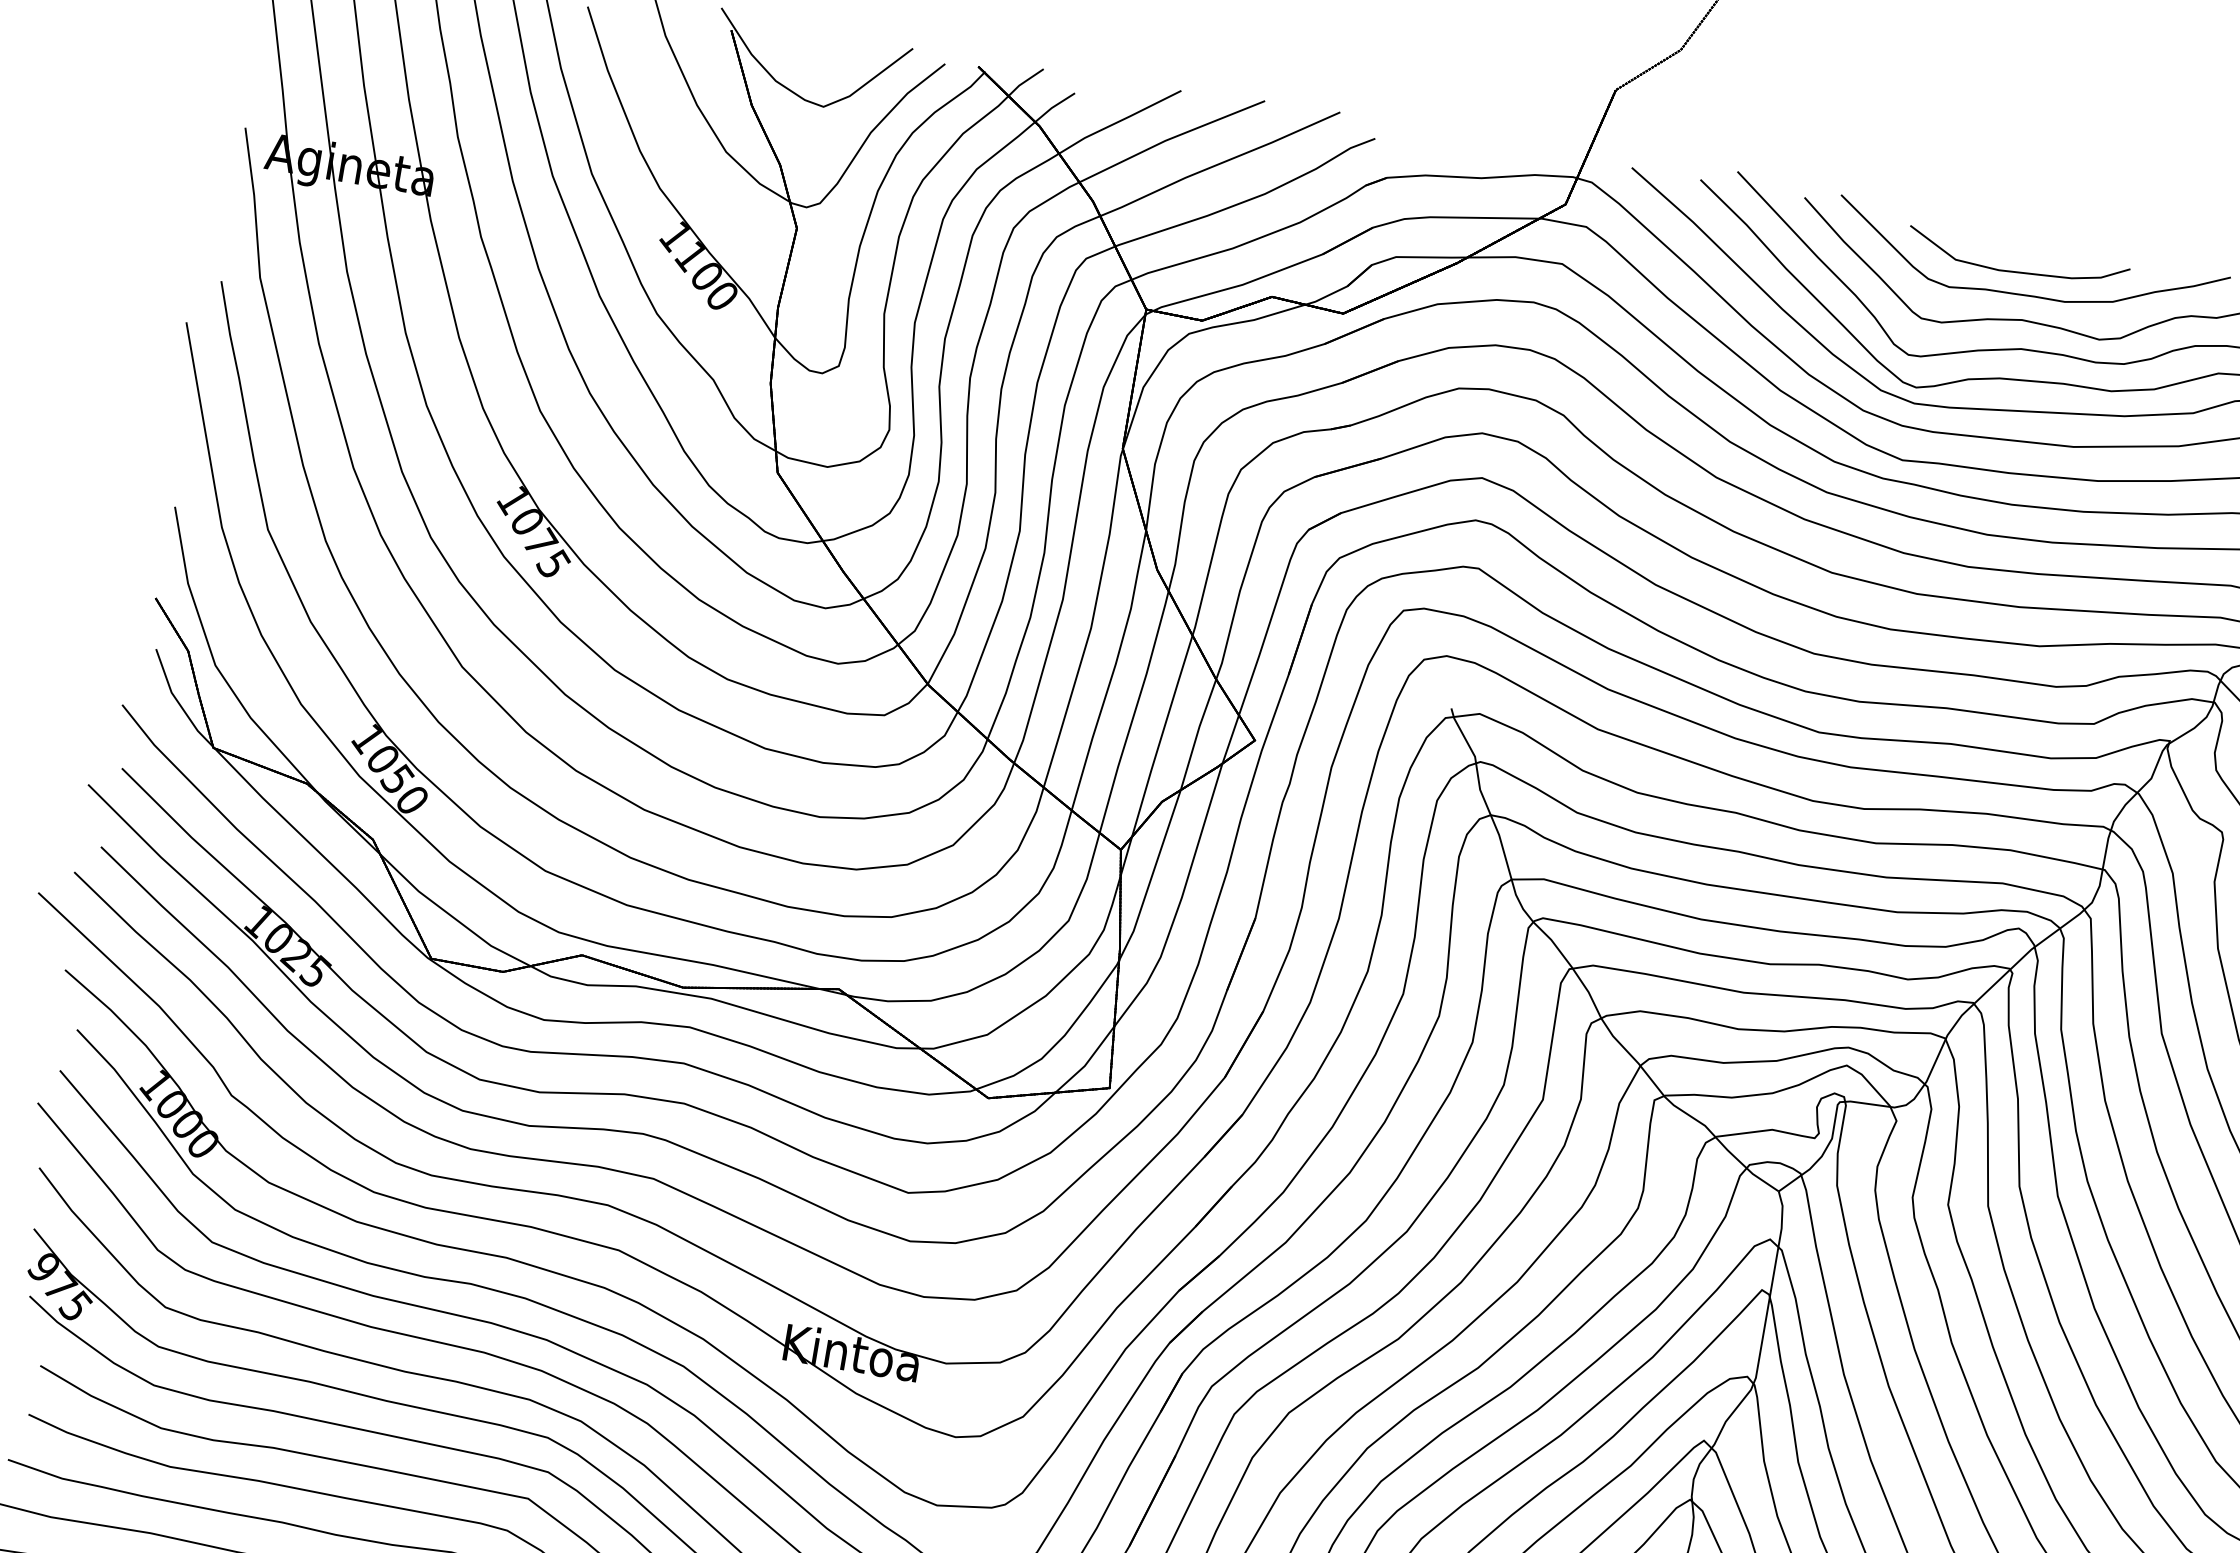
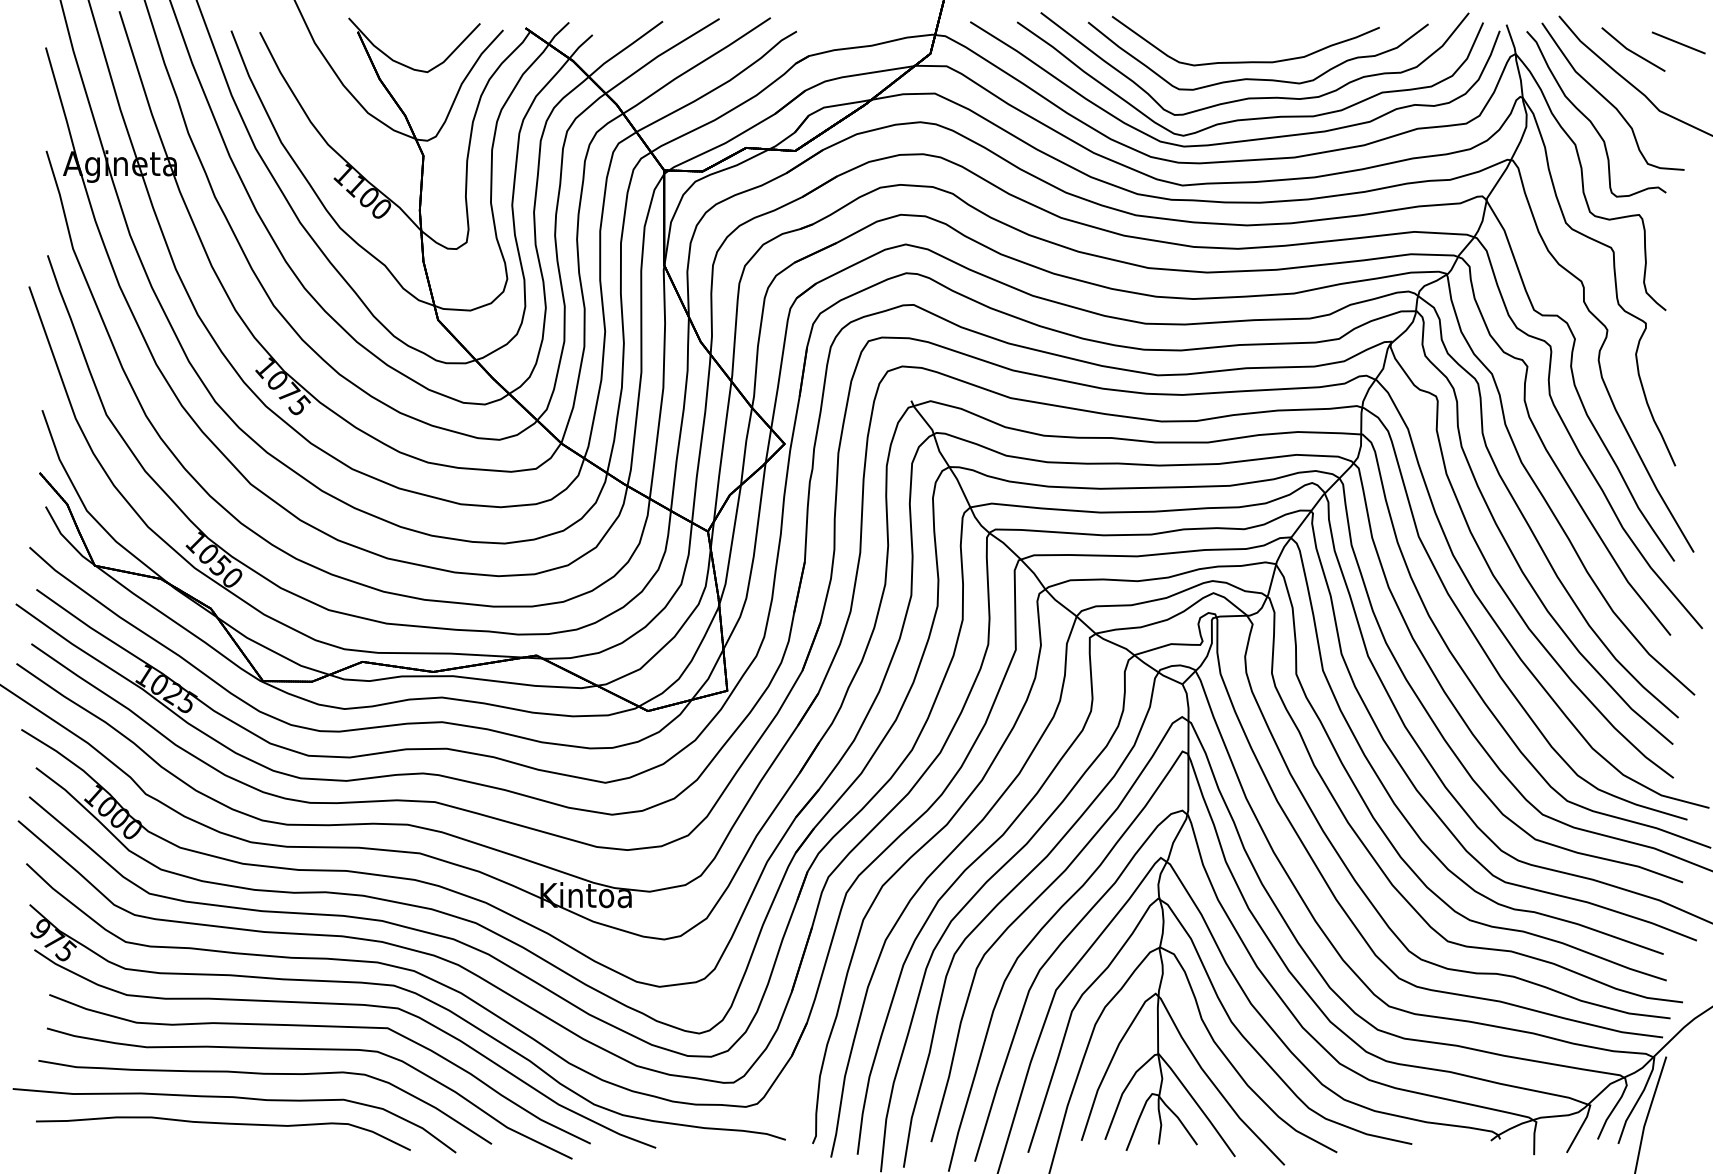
part: (2015, 271) -> (1236, 47), removed

